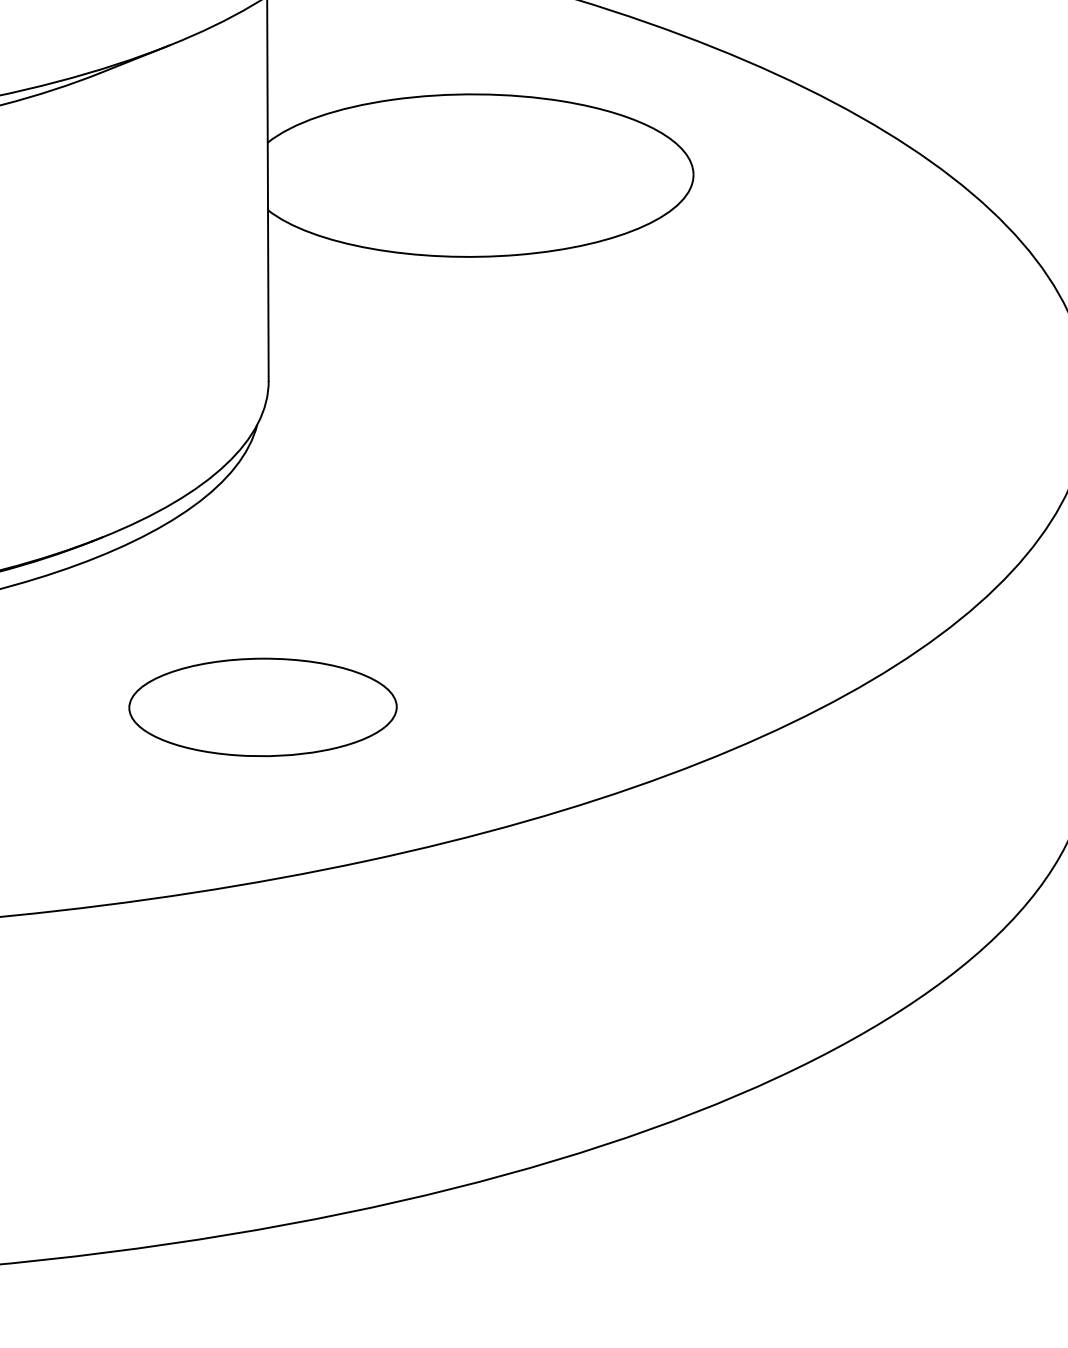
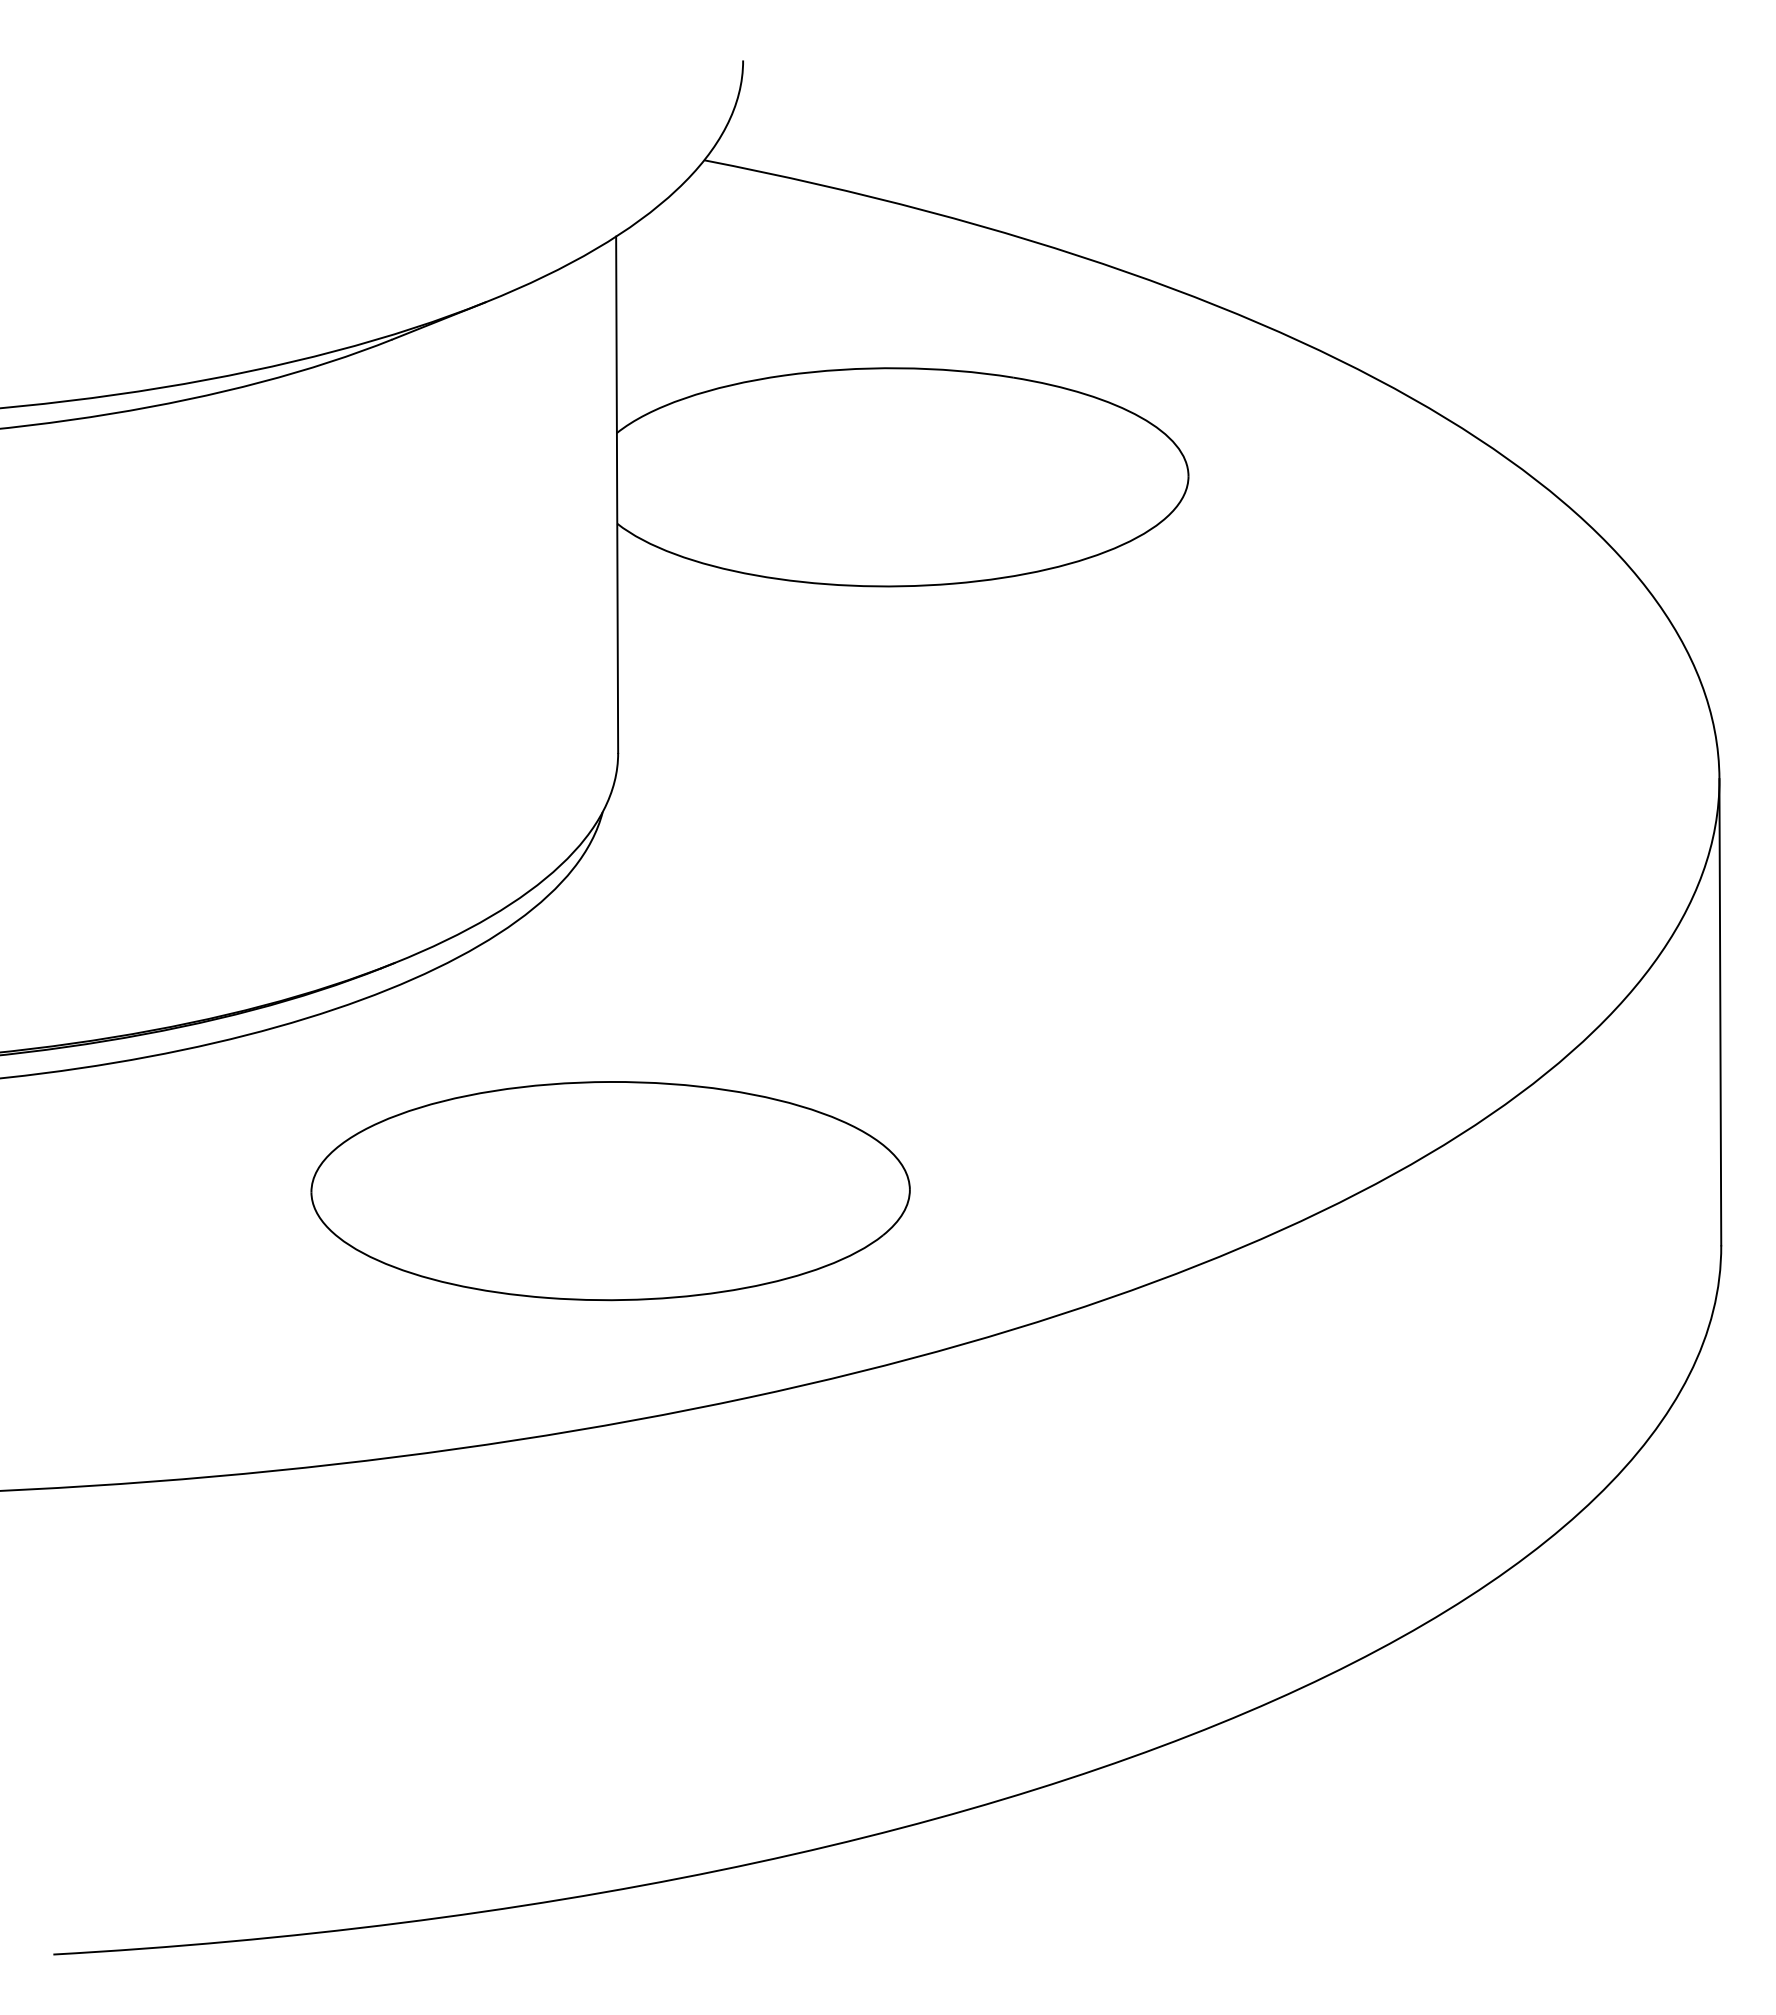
part: (262, 707) -> (610, 1191), size x1.67

